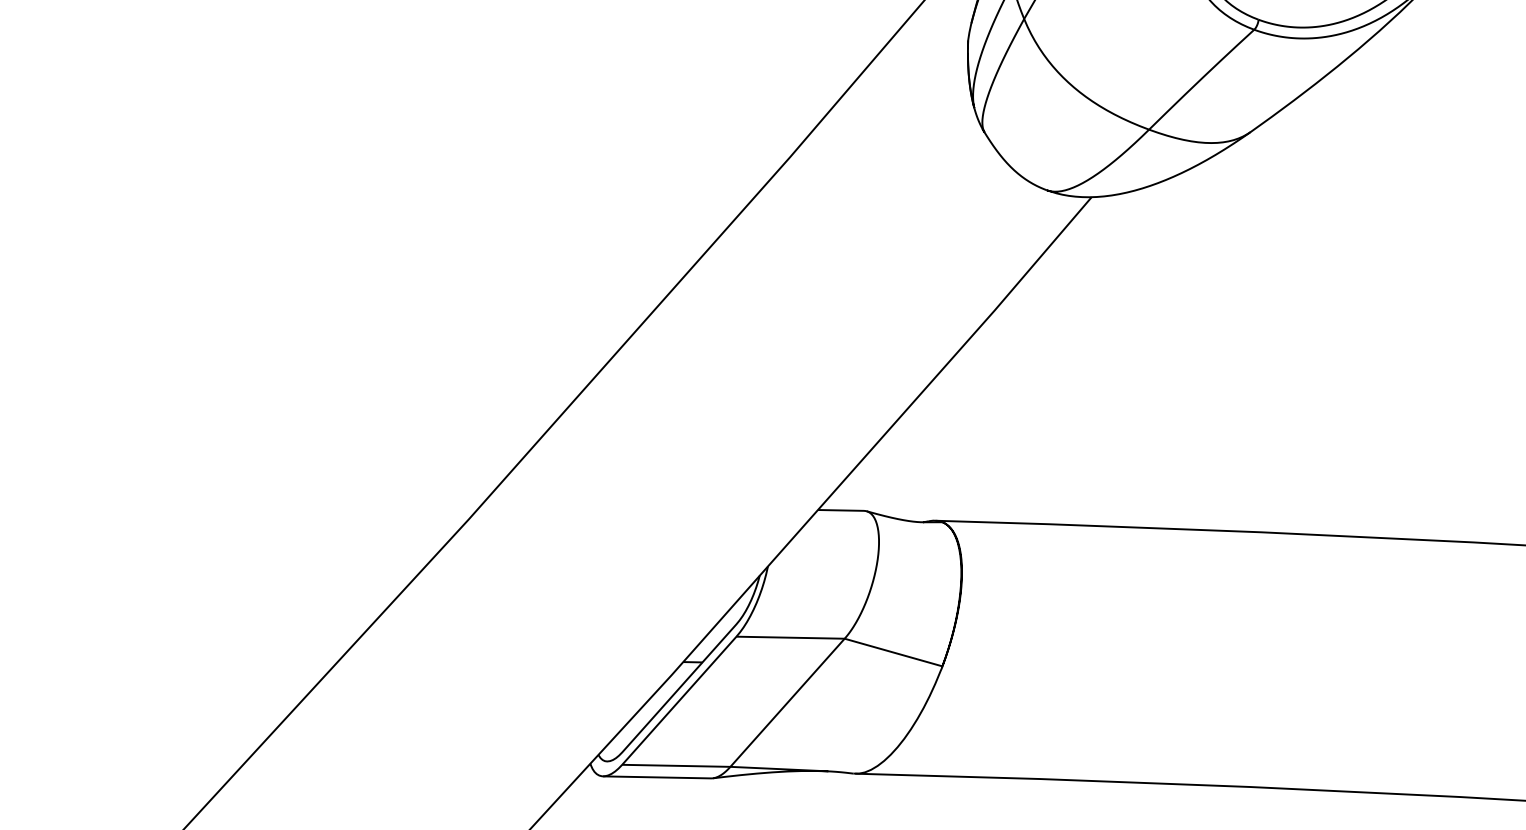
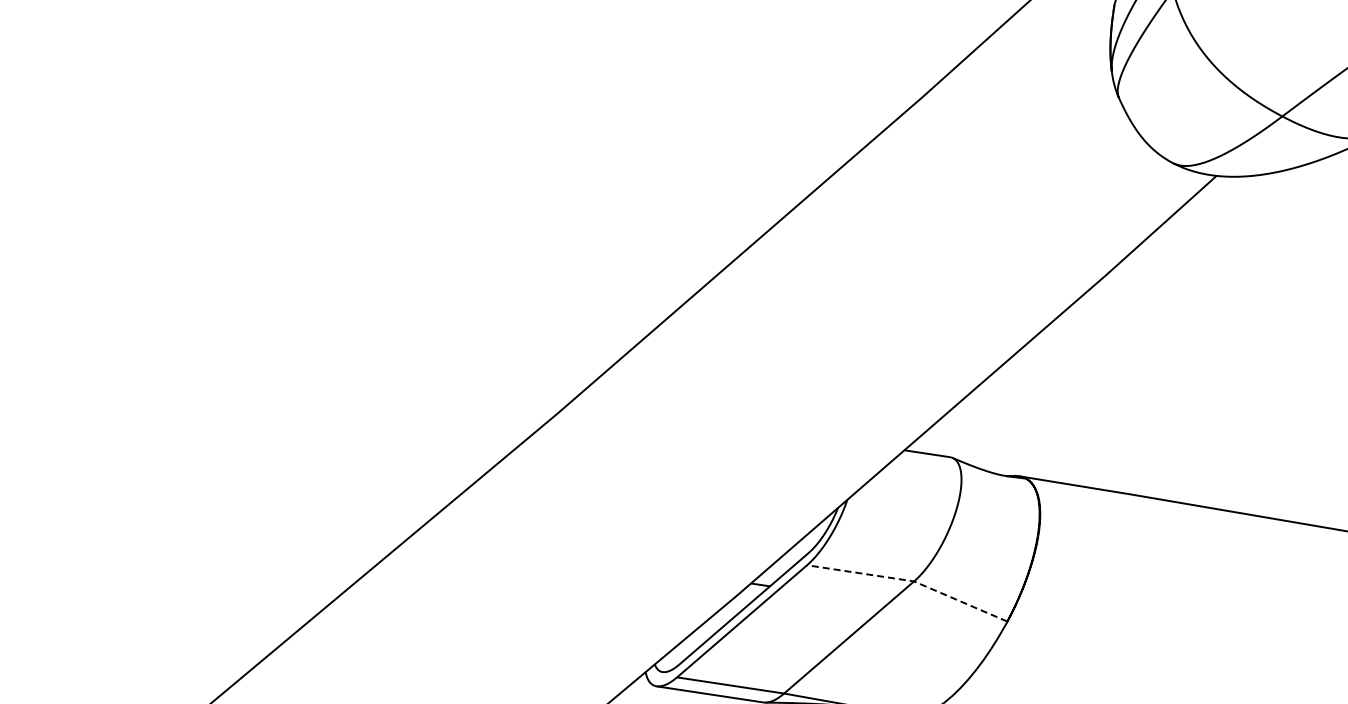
line: (841, 638) -> (910, 580), solid -> dashed

